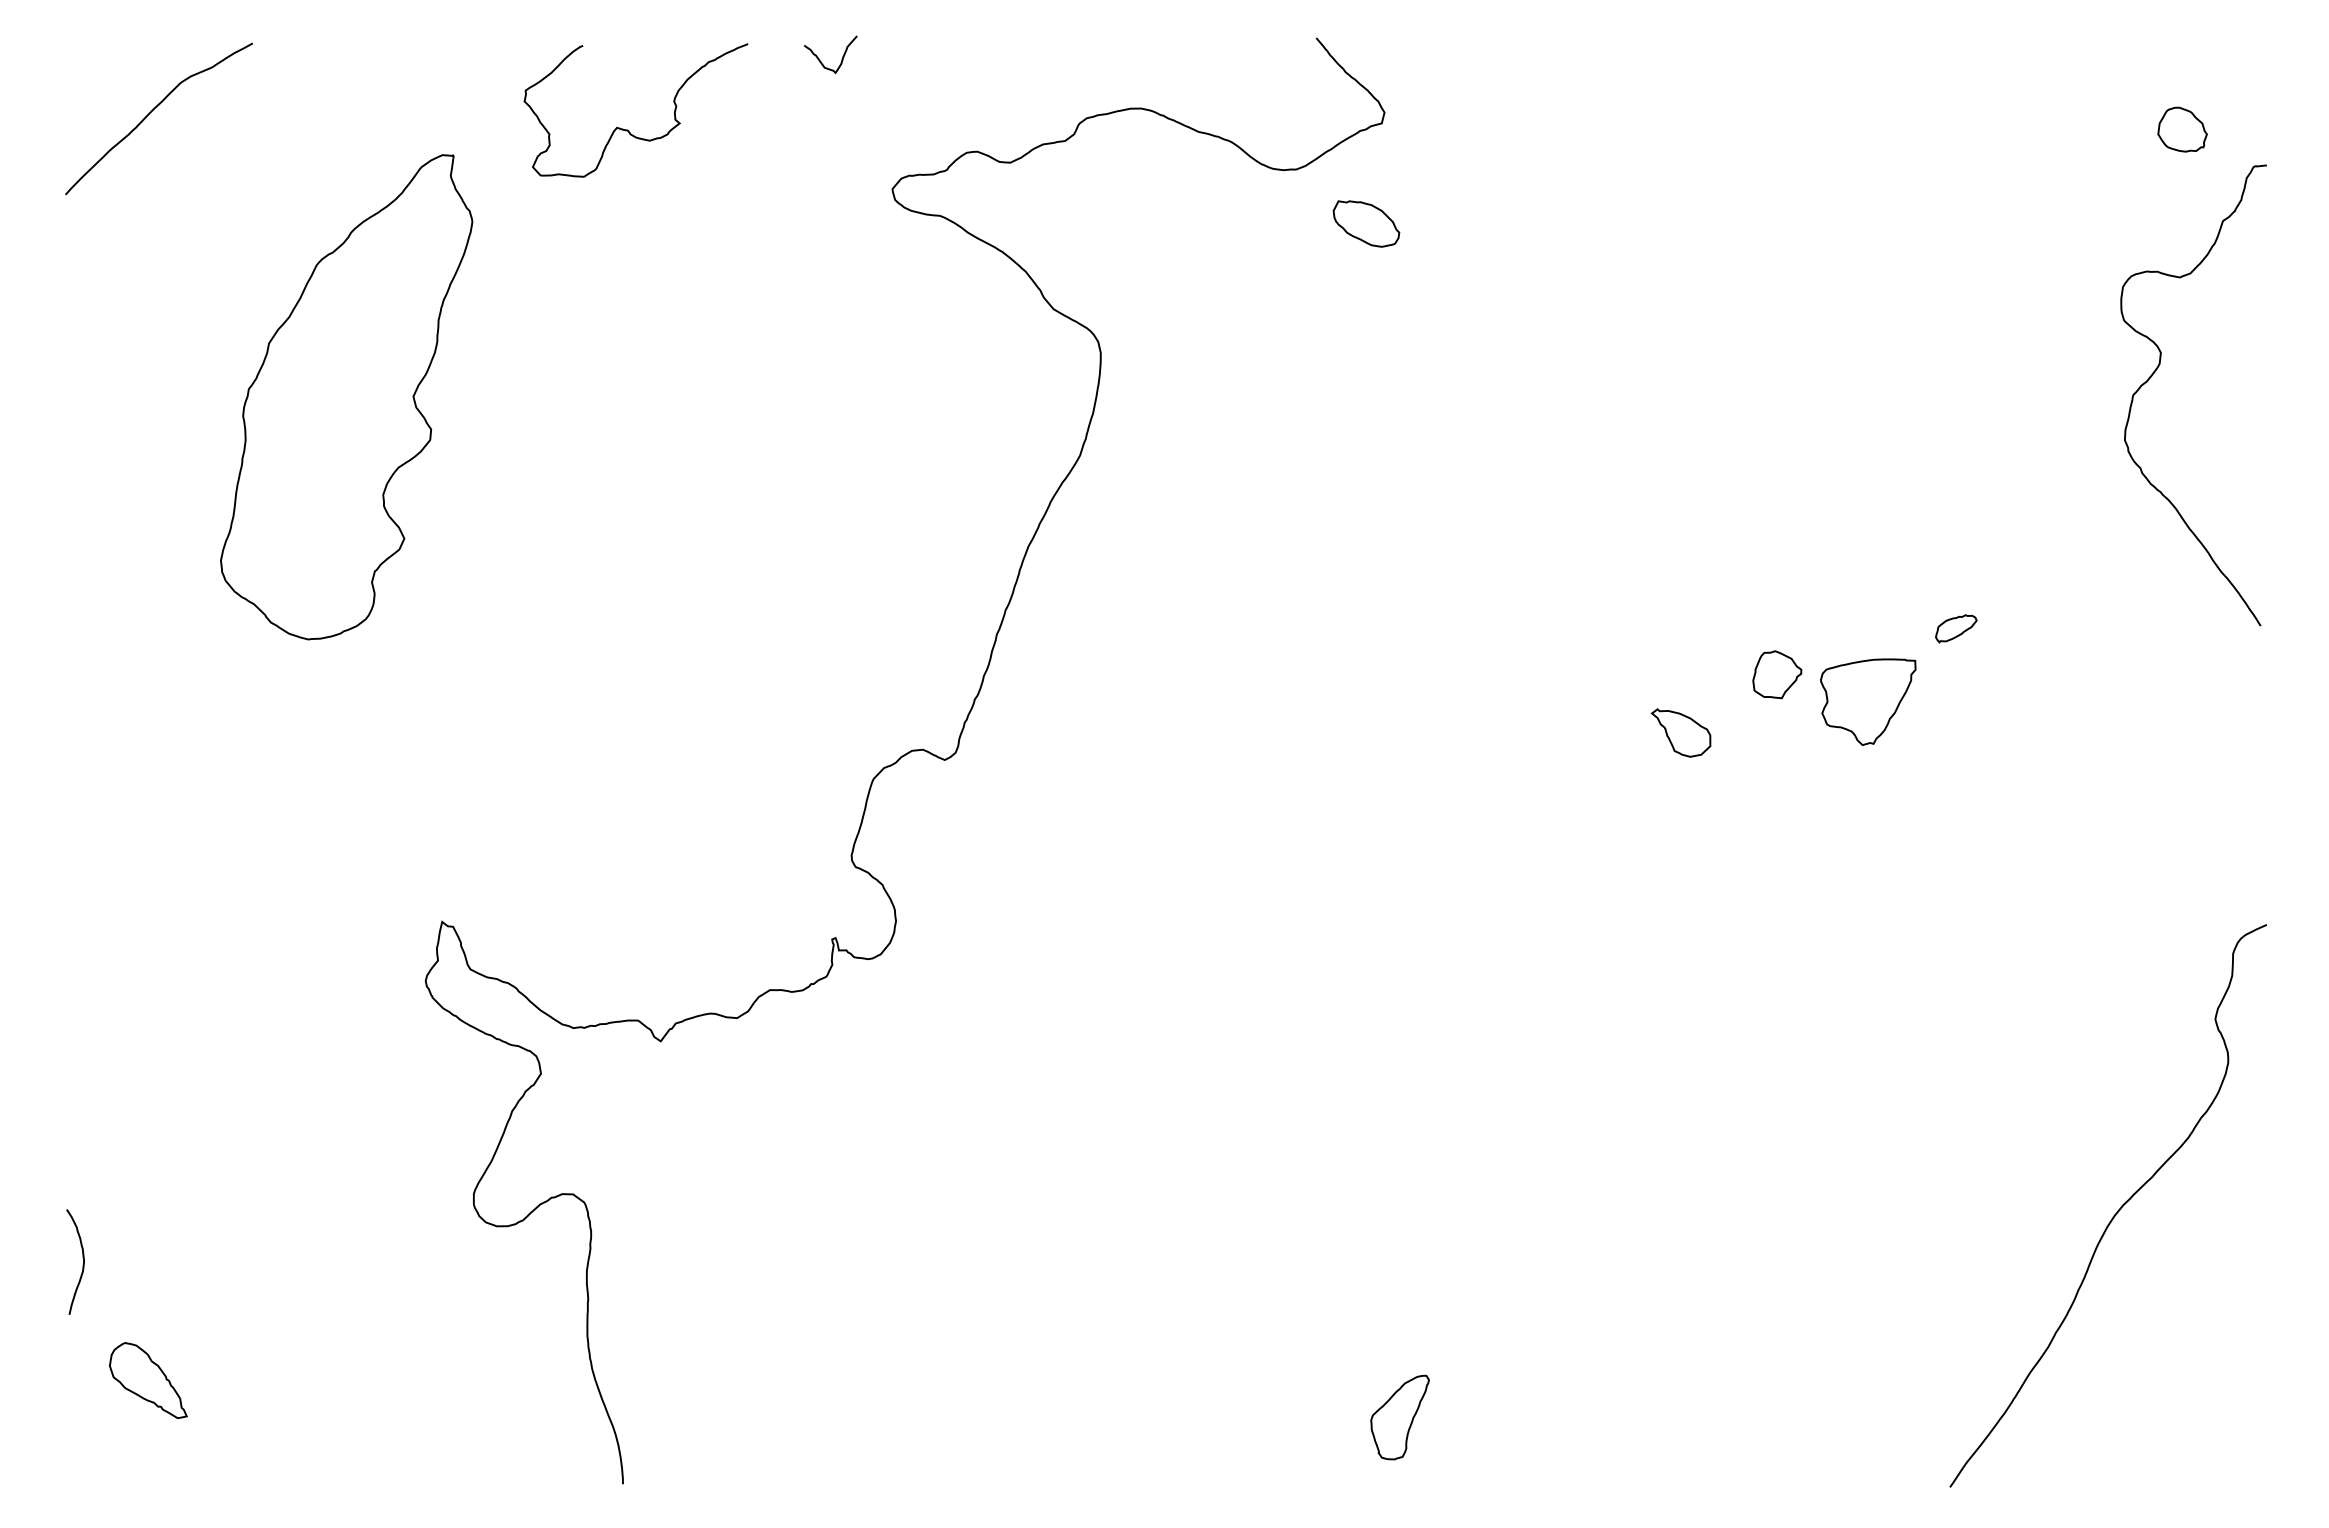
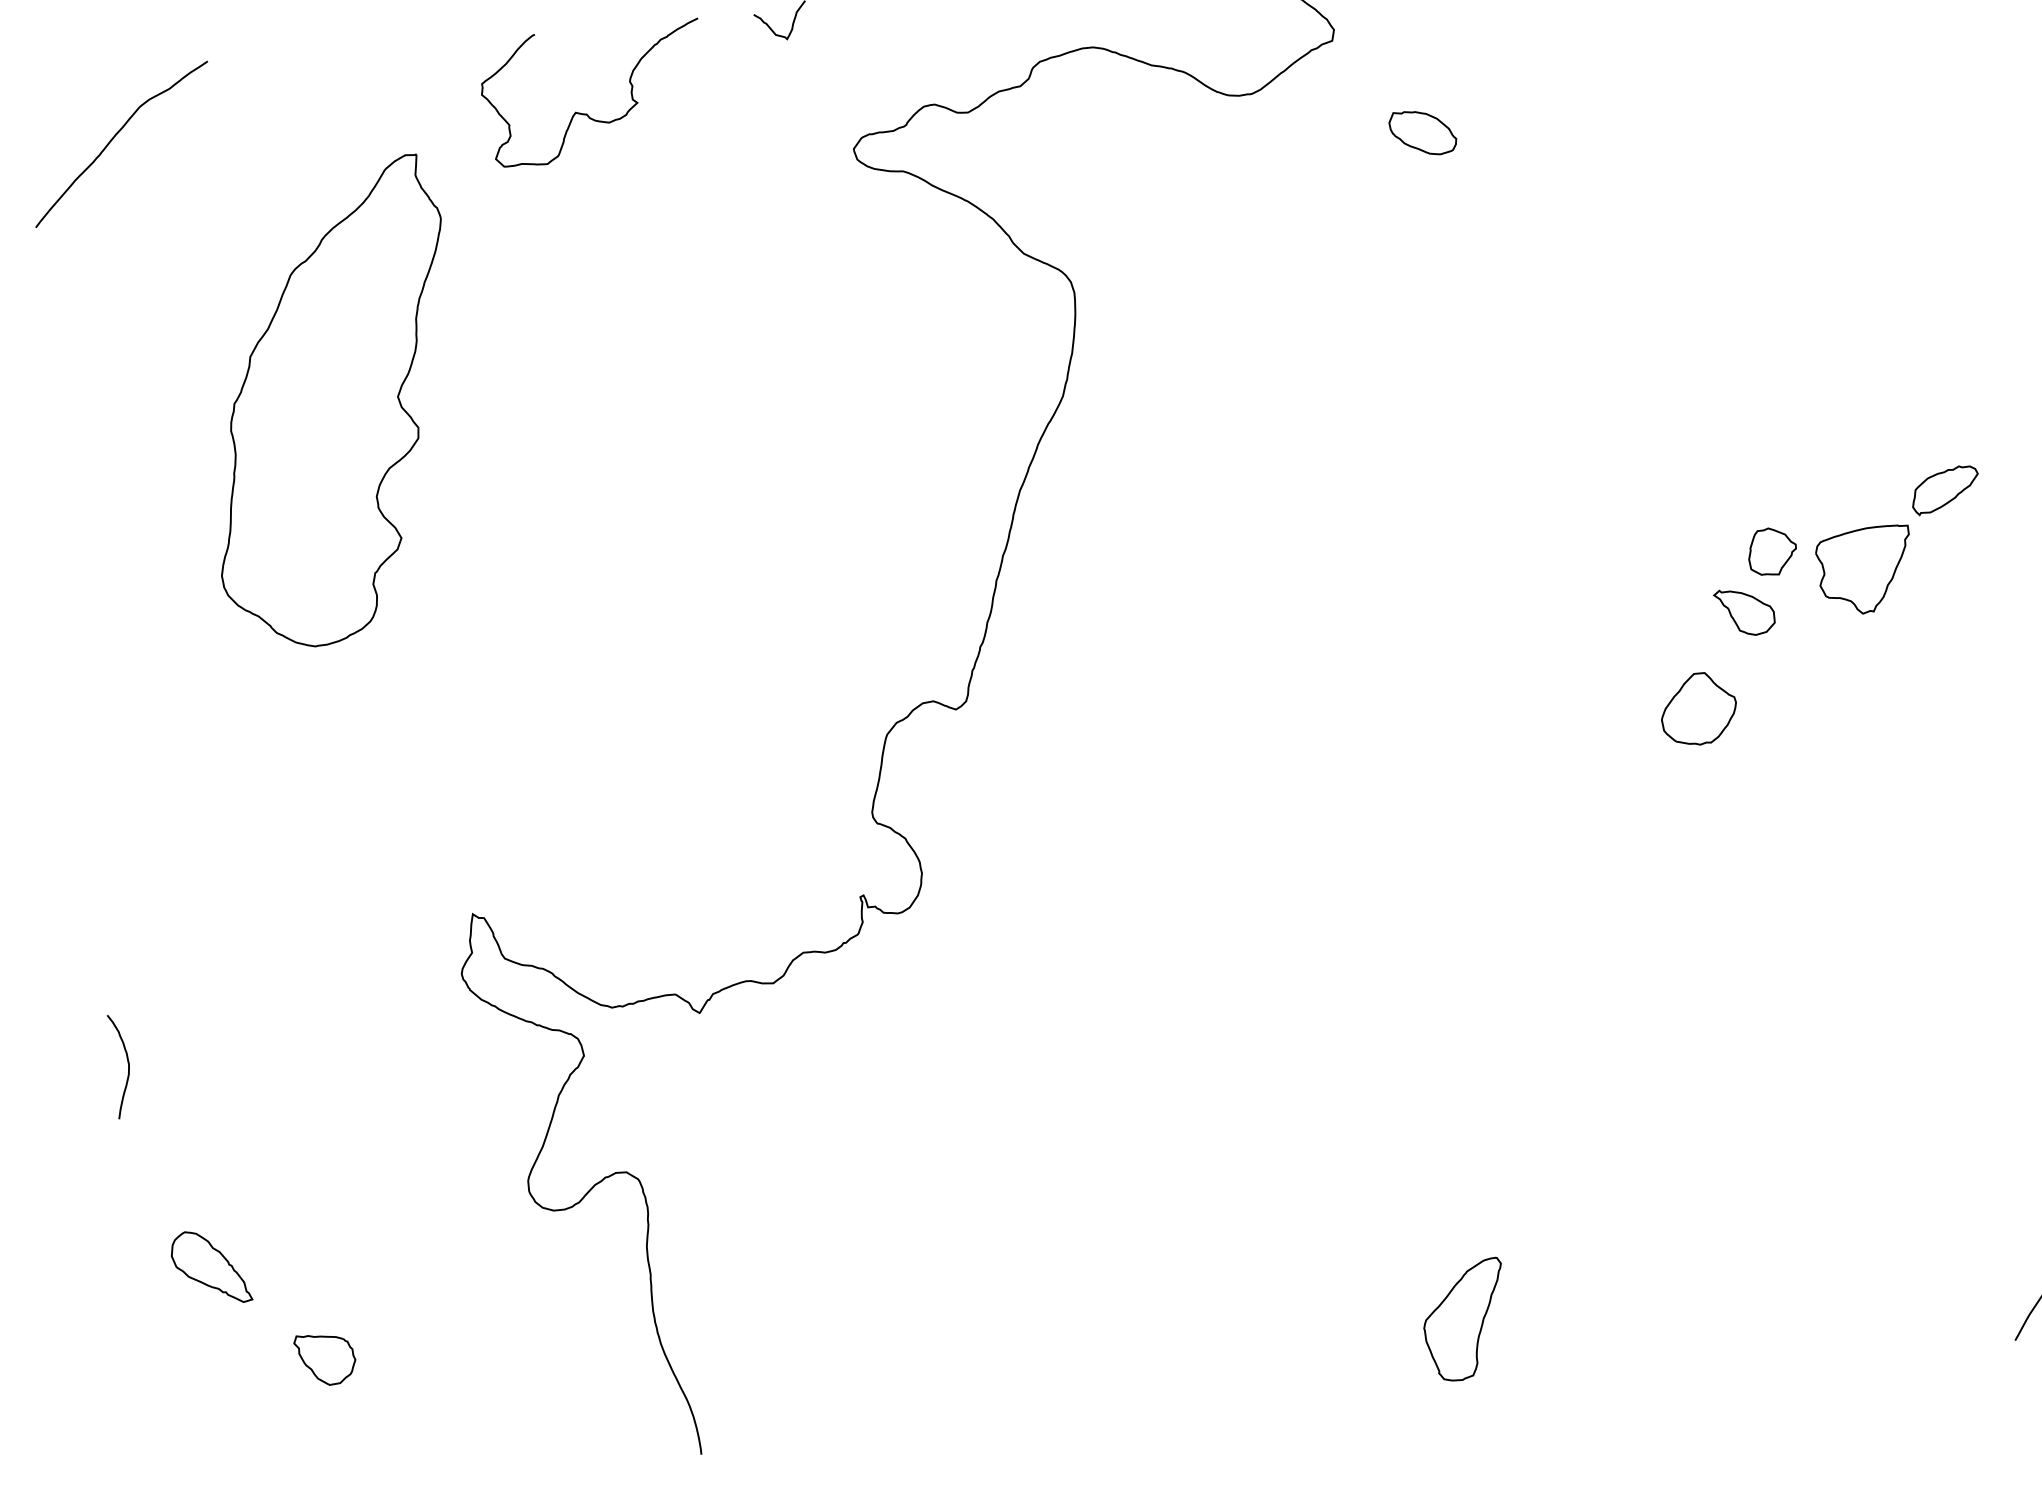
part: (1366, 223) -> (1422, 132), moved
part: (1956, 628) -> (1945, 489), size x1.67
part: (1680, 732) -> (1744, 611), moved
part: (1689, 825) -> (1698, 708), added
curve: (82, 1258) -> (127, 1062), moved
part: (254, 1354) -> (325, 1358), added
part: (148, 1380) -> (211, 1267), moved
part: (1399, 1417) -> (1464, 1320), size x1.43

